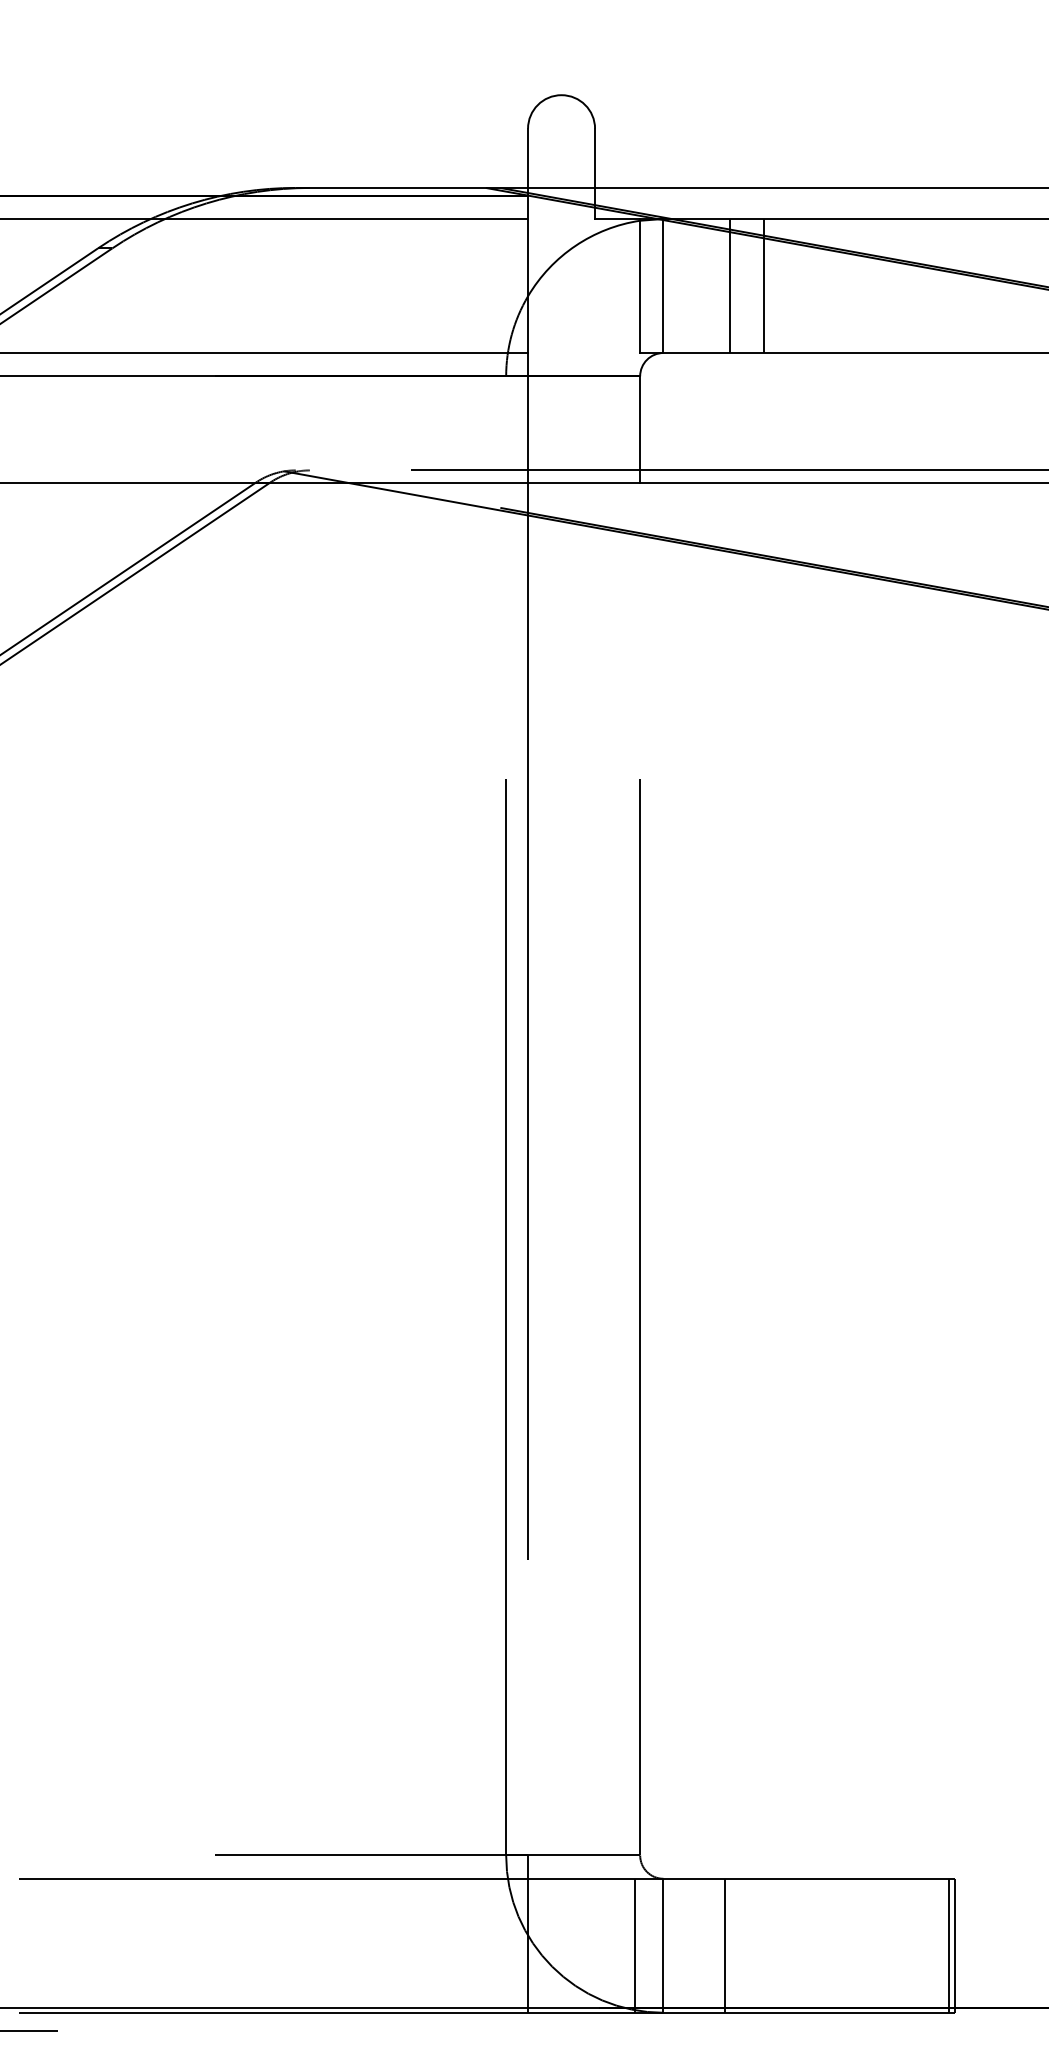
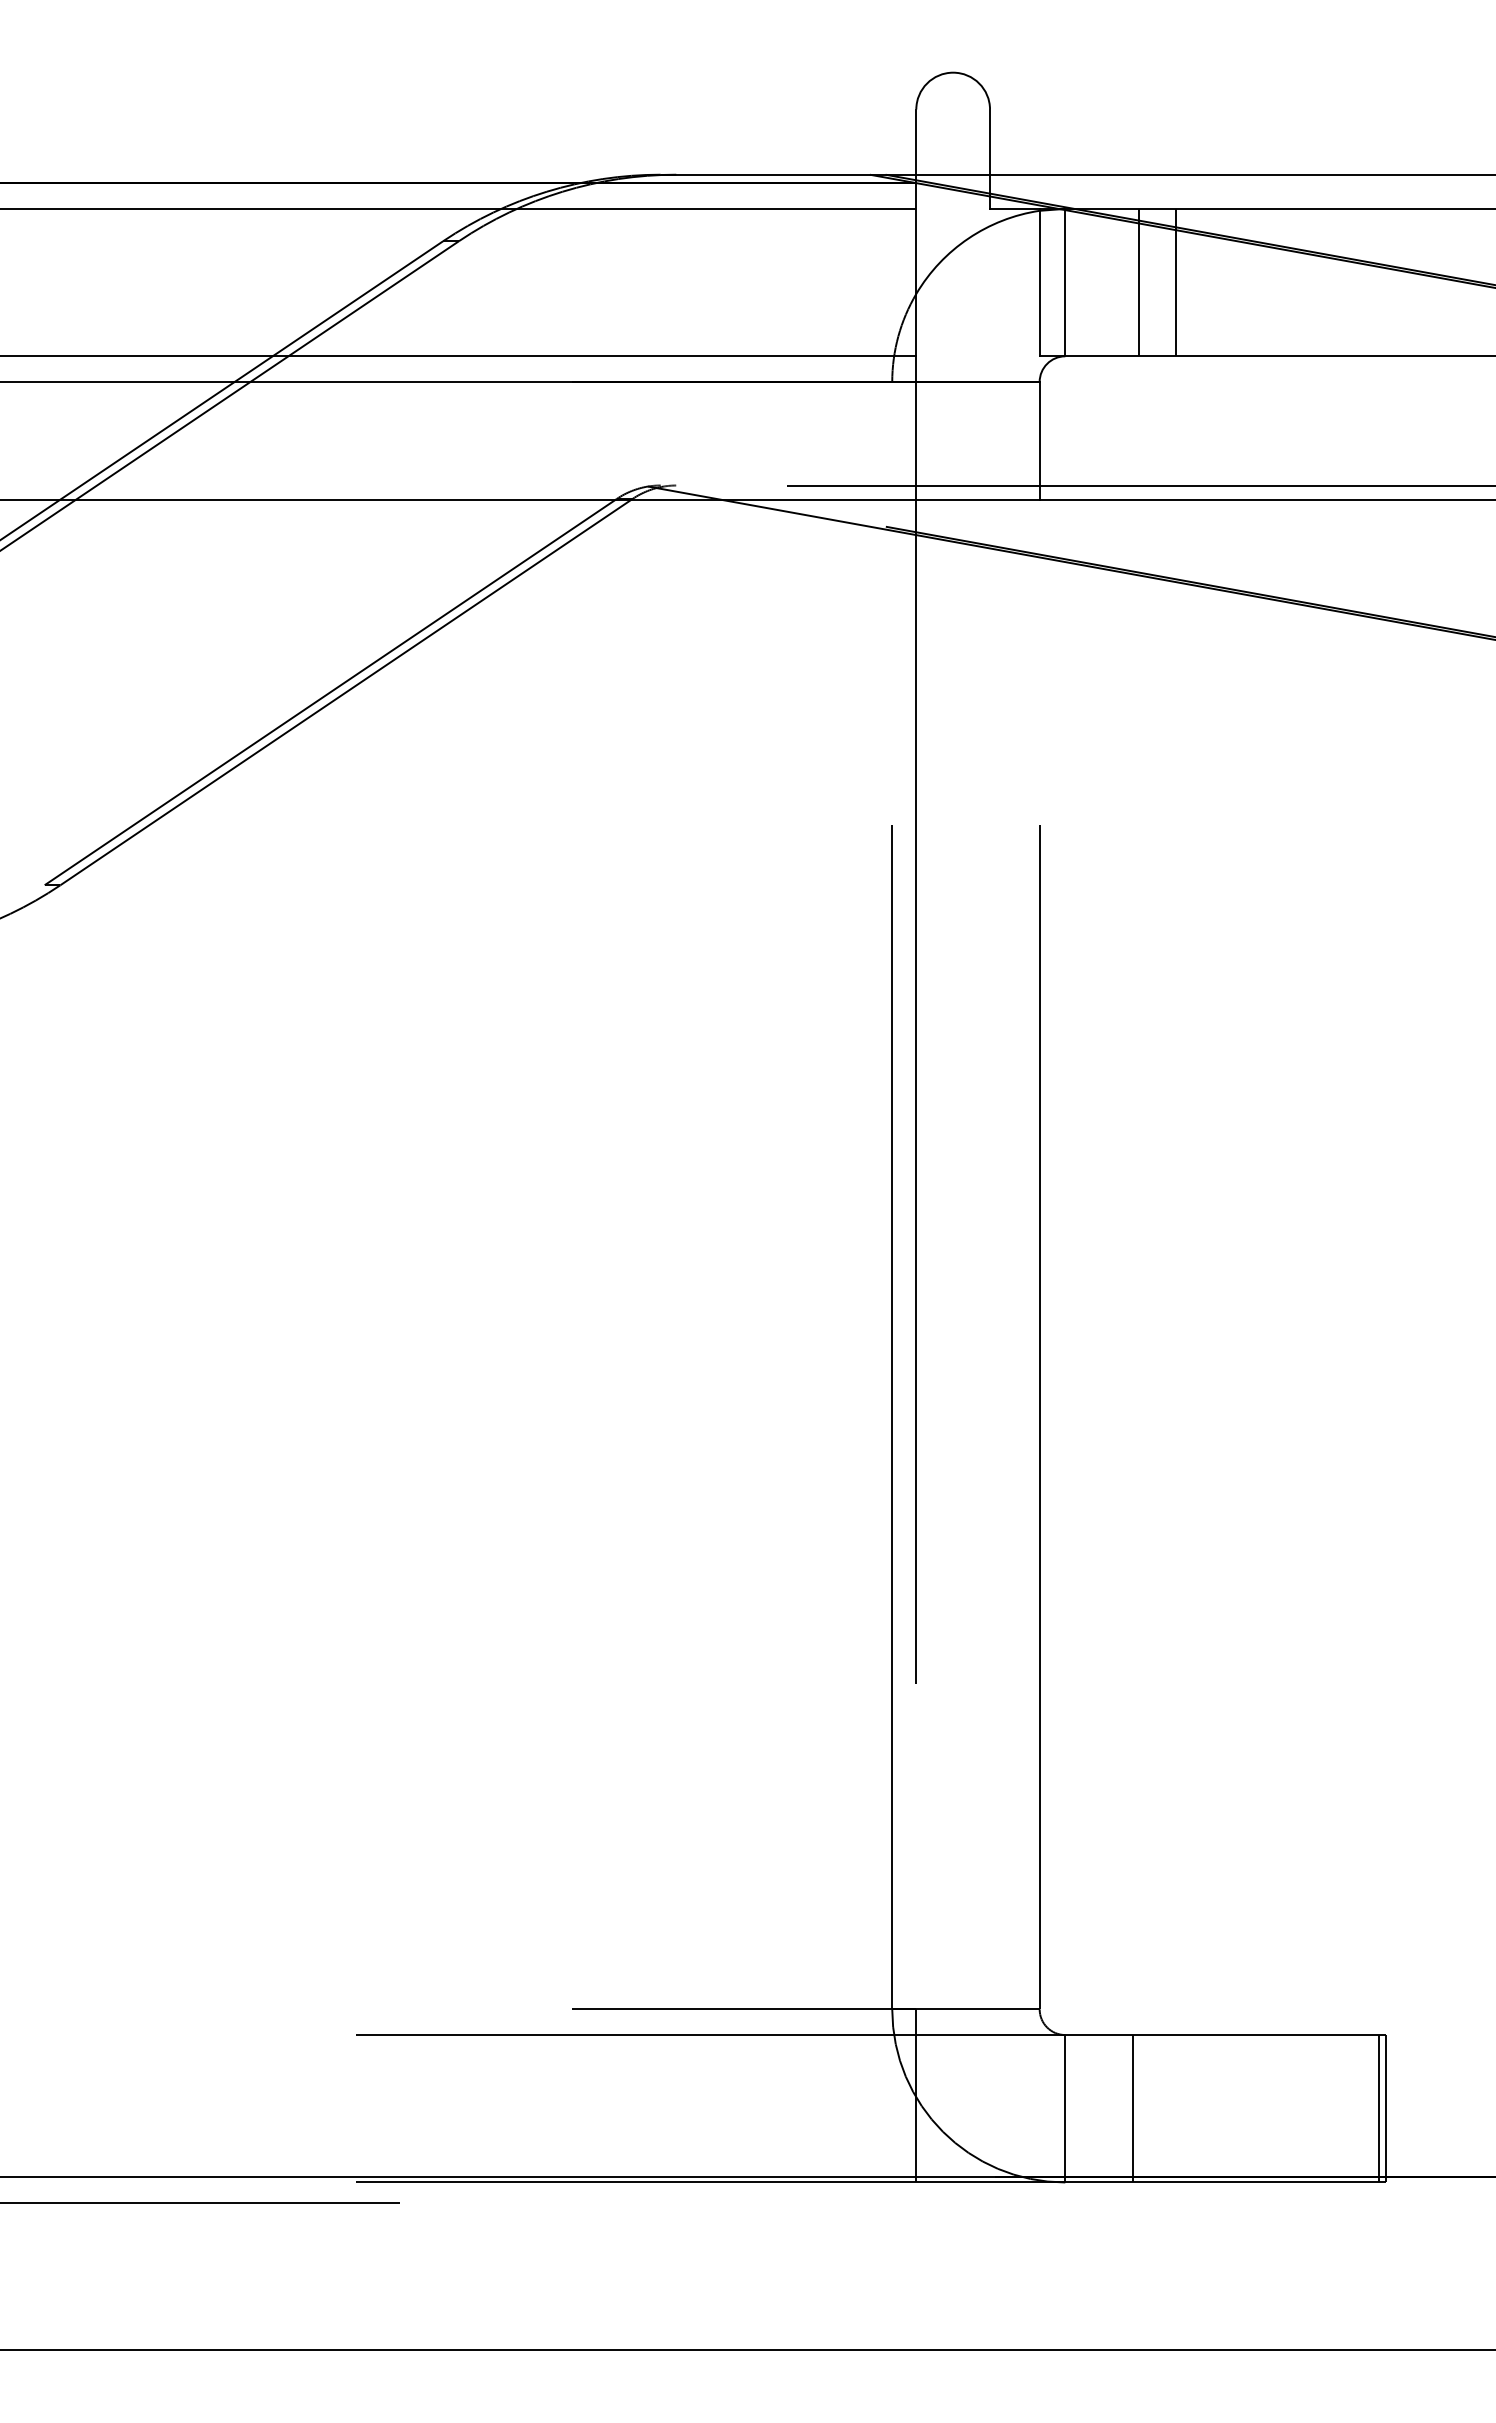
line: (634, 1945) -> (1033, 2108), removed

